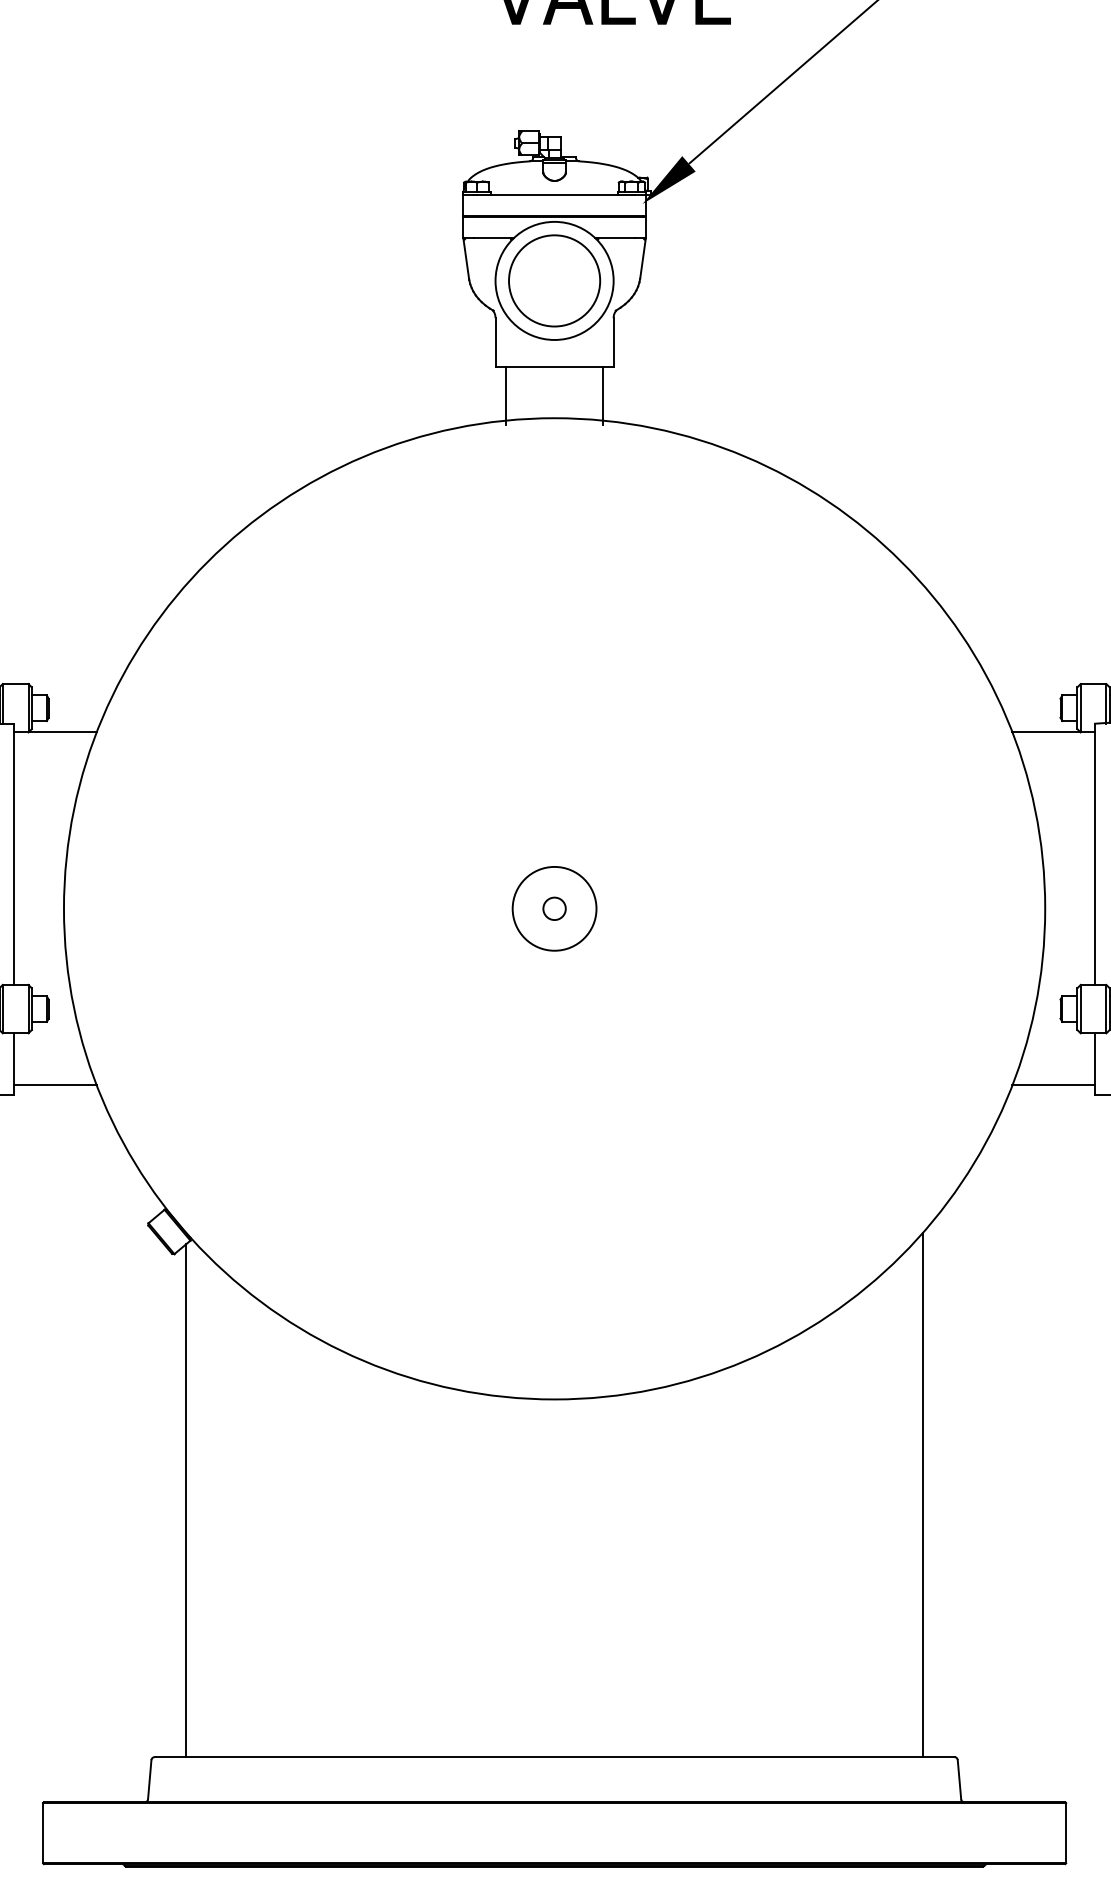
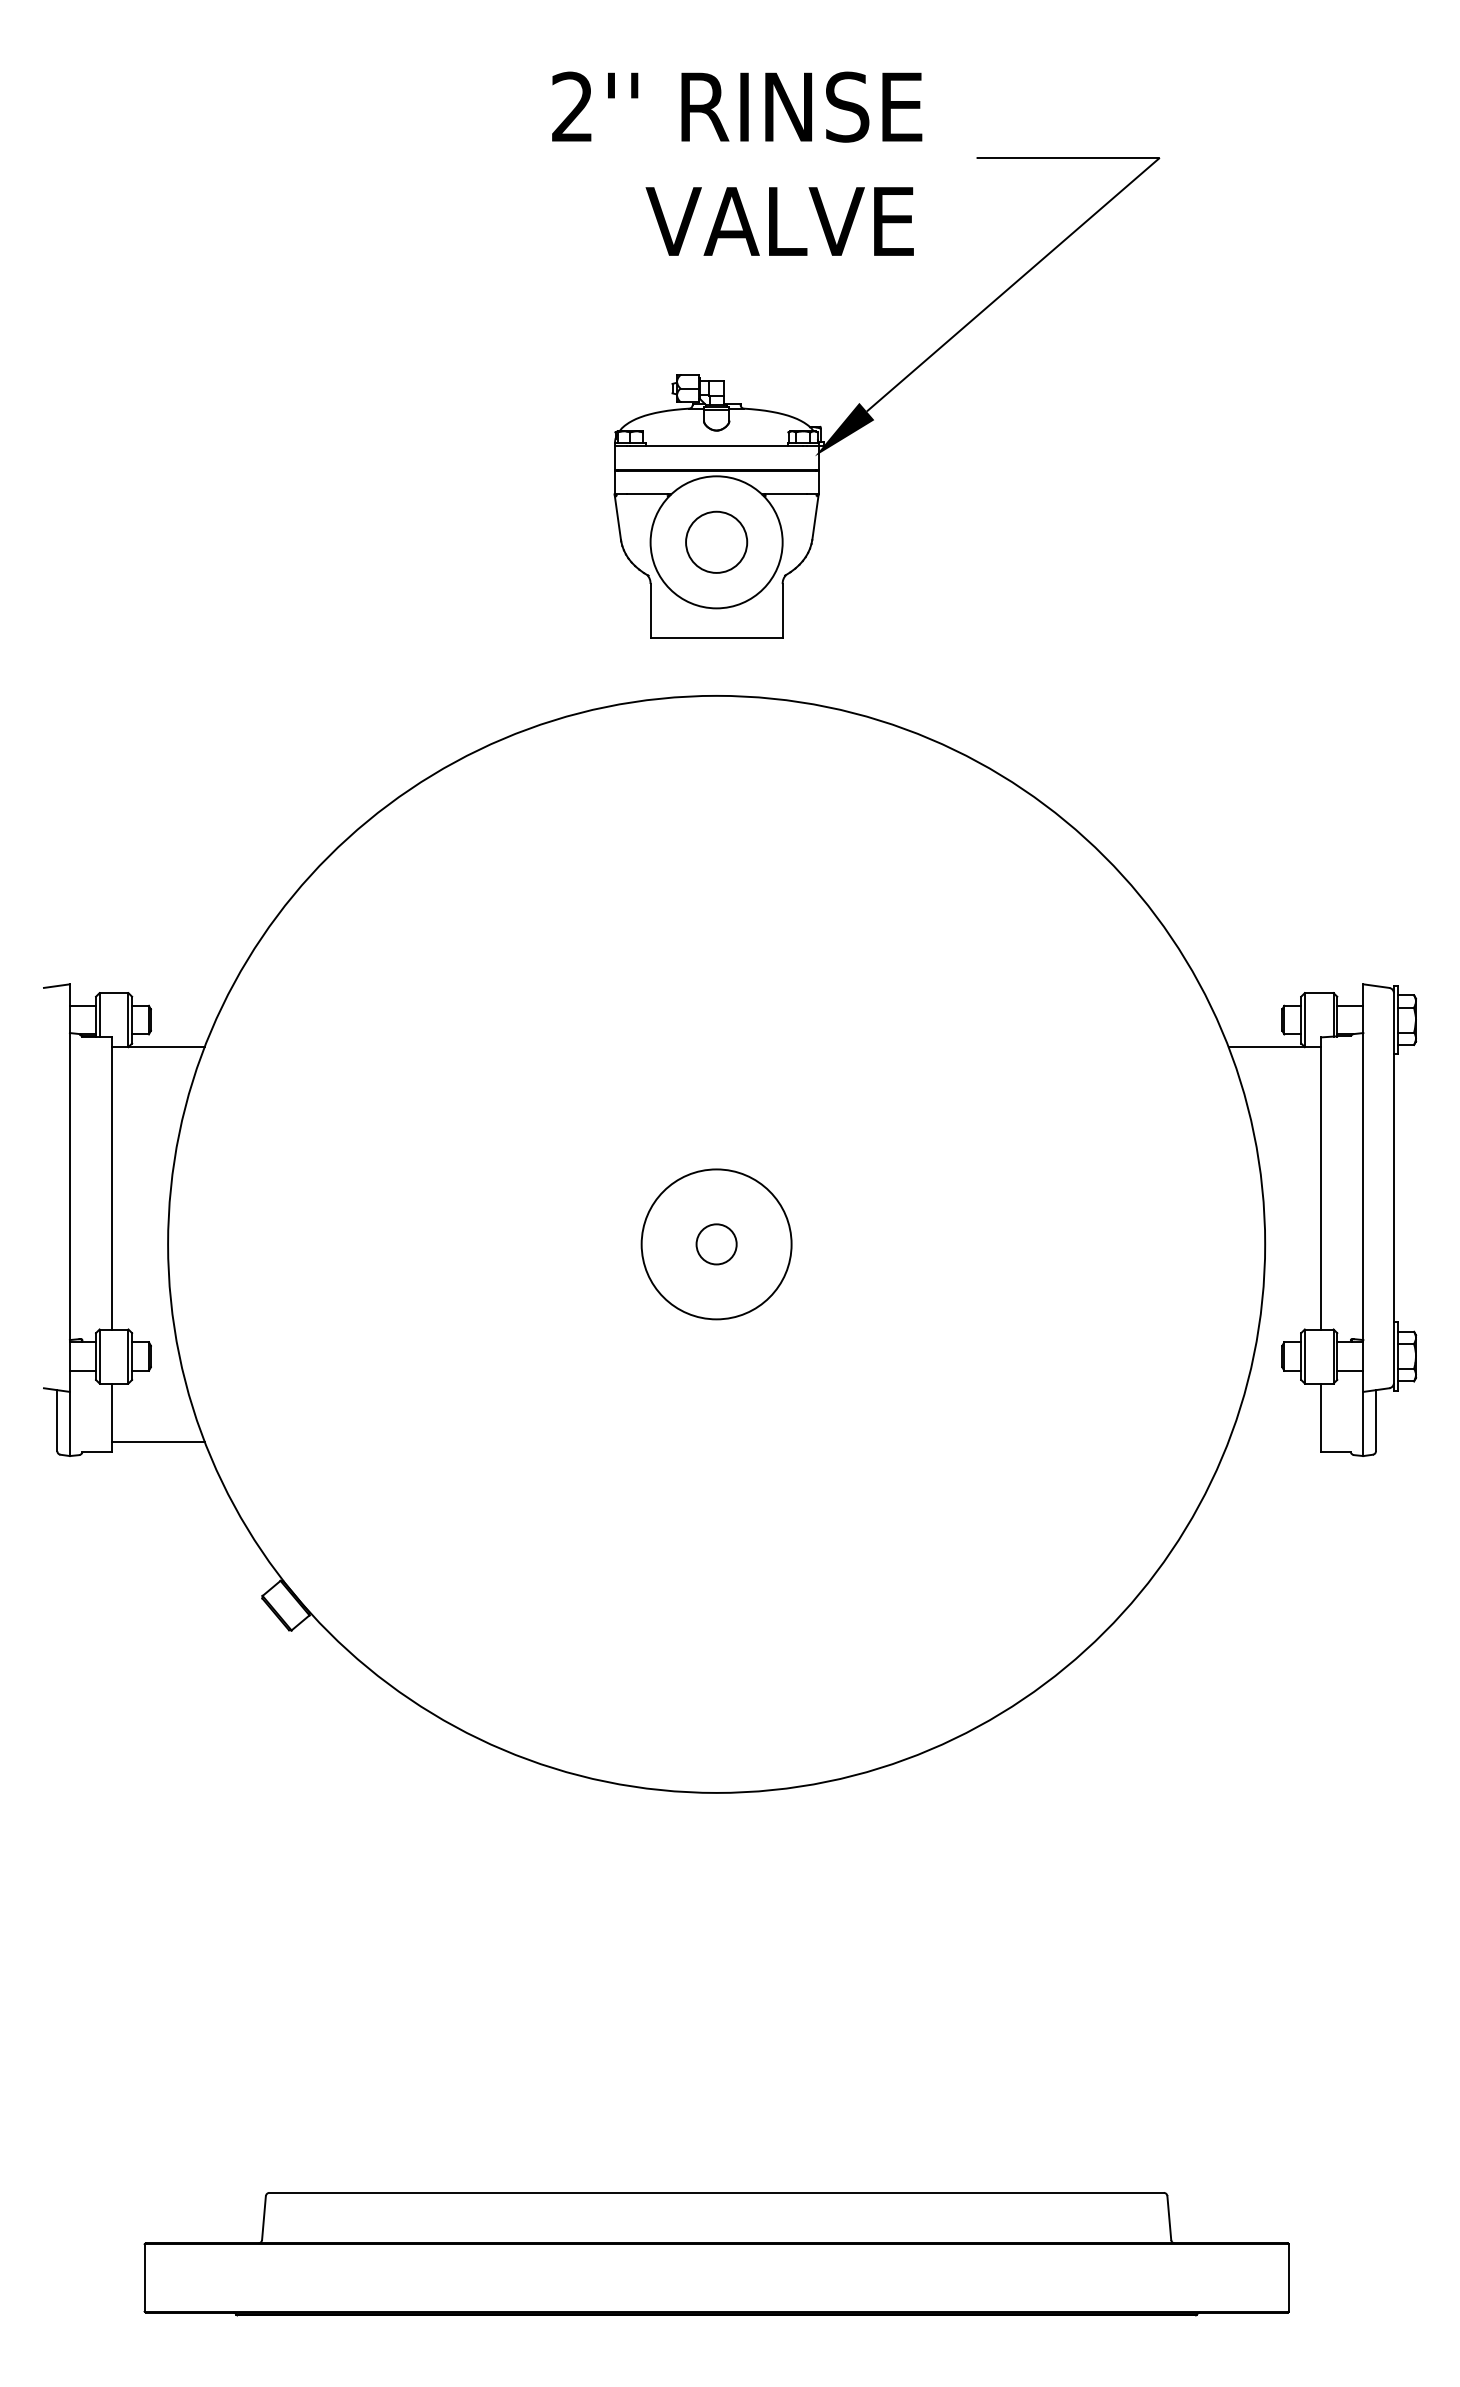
circle: (554, 281) -> (716, 542), size x0.6
line: (506, 395) -> (662, 670), removed
line: (602, 395) -> (770, 670), removed
circle: (554, 908) -> (716, 1243), size x1.6
circle: (554, 908) -> (716, 1244), size x1.6
line: (1053, 1085) -> (1274, 1441), removed
line: (922, 1494) -> (1128, 1899), removed
line: (185, 1500) -> (304, 1905), removed

